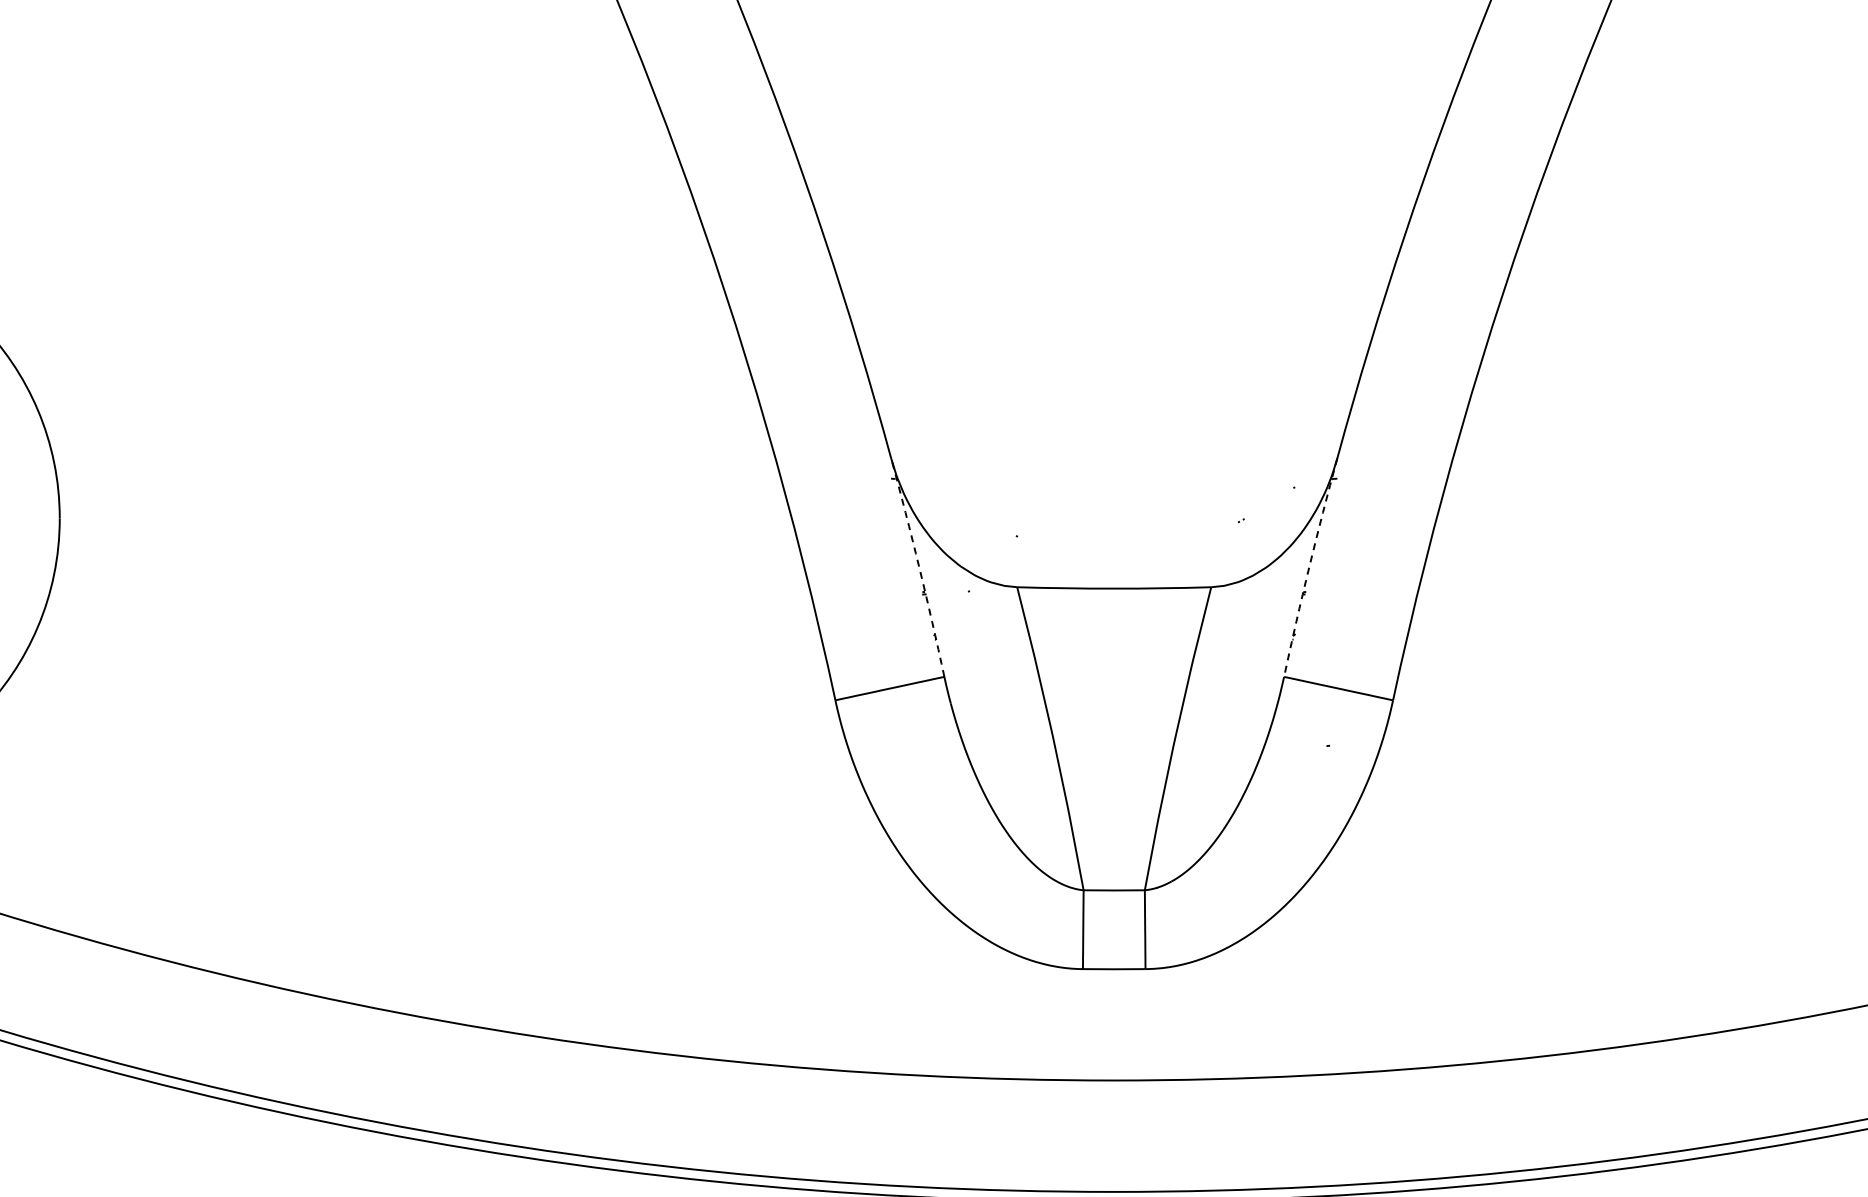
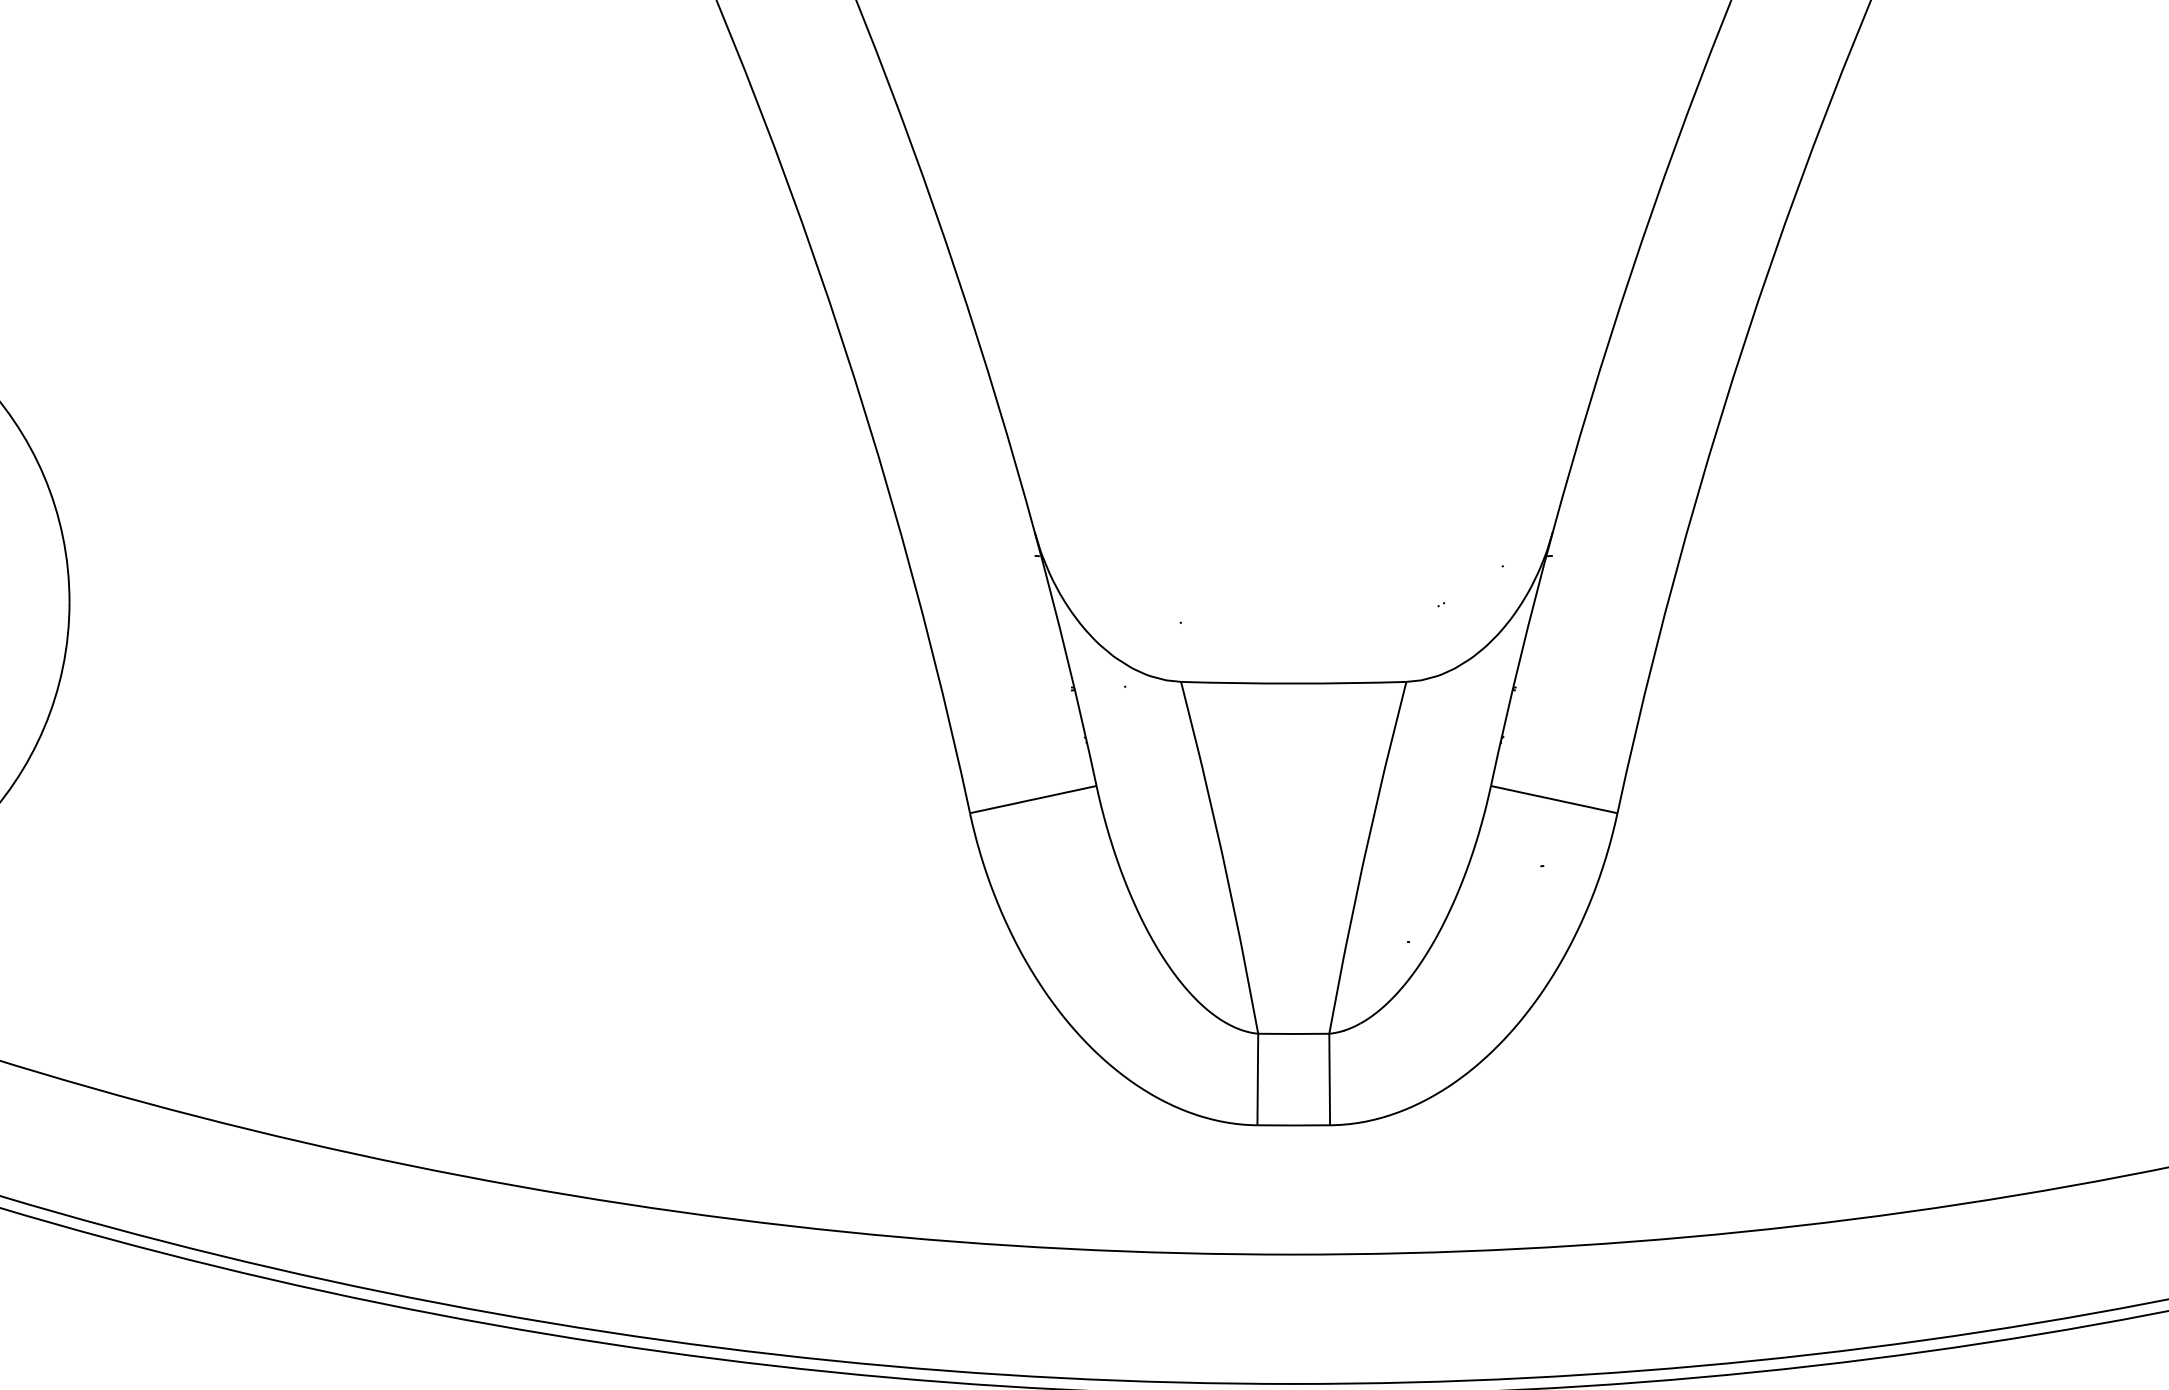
arc: (919, 567) -> (1067, 659), dashed -> solid
arc: (1309, 567) -> (1520, 659), dashed -> solid

